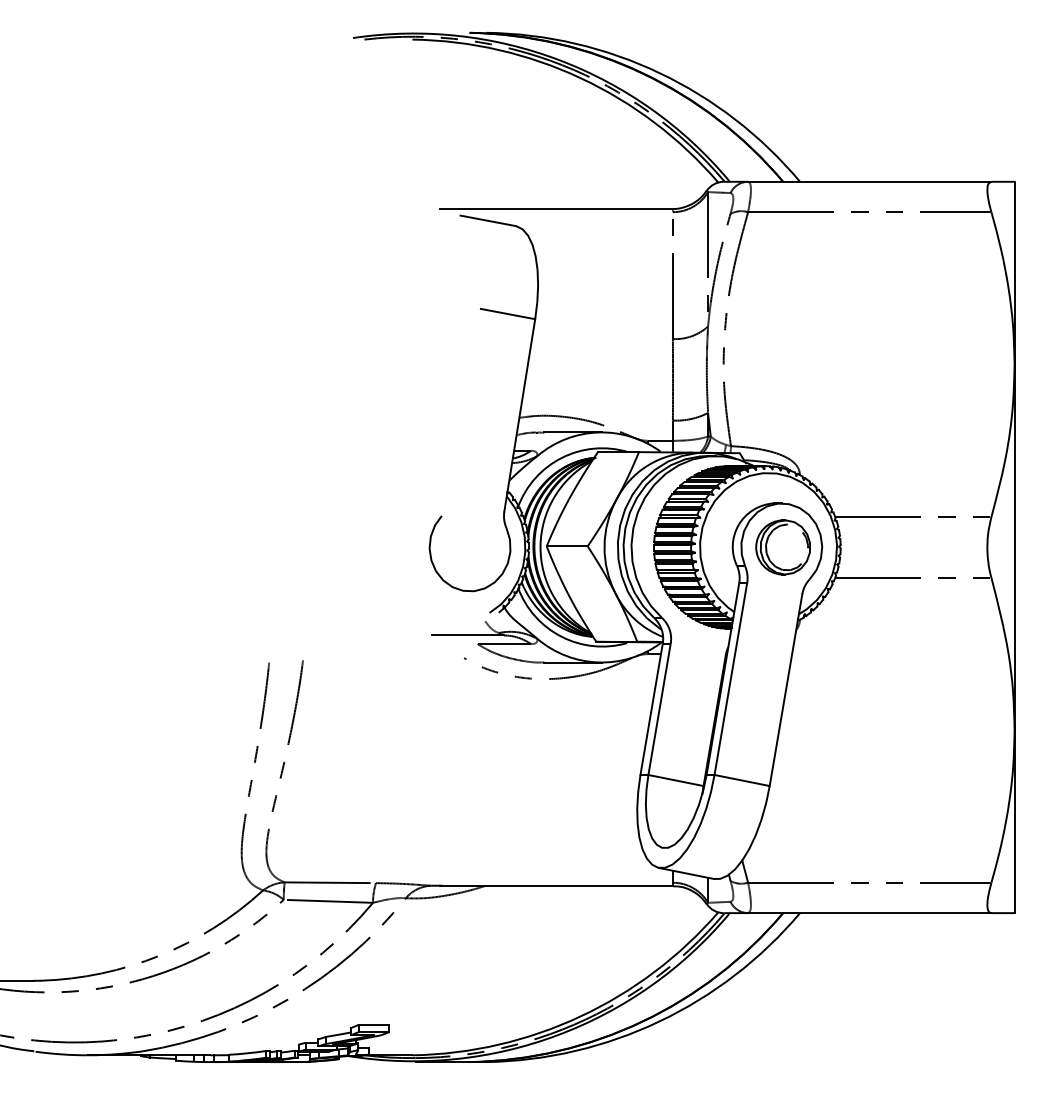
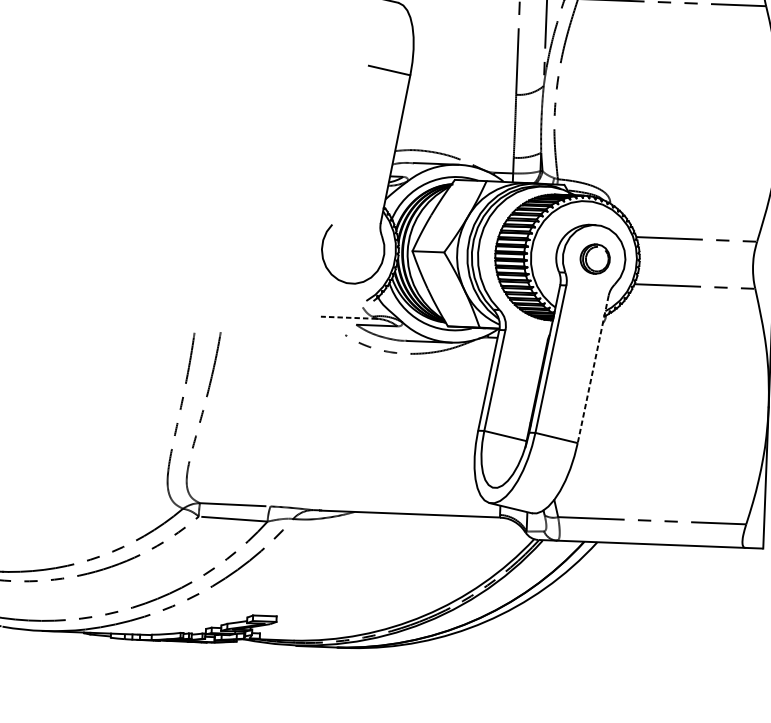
part: (782, 547) -> (594, 259), size x0.7
line: (467, 635) -> (348, 317), solid -> dashed
line: (785, 690) -> (592, 369), solid -> dashed

